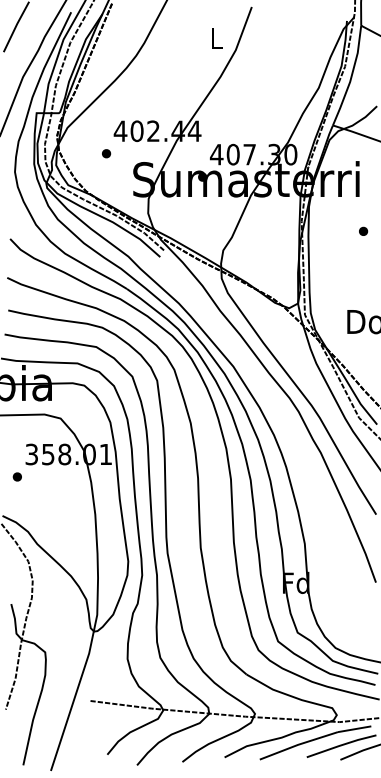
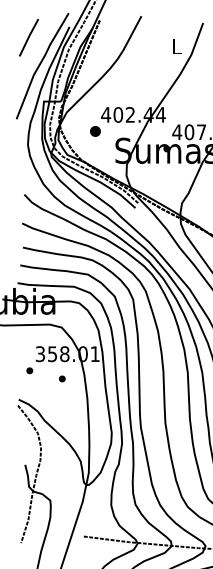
part: (106, 153) -> (95, 131), size x1.6
part: (60, 487) -> (61, 378), added

